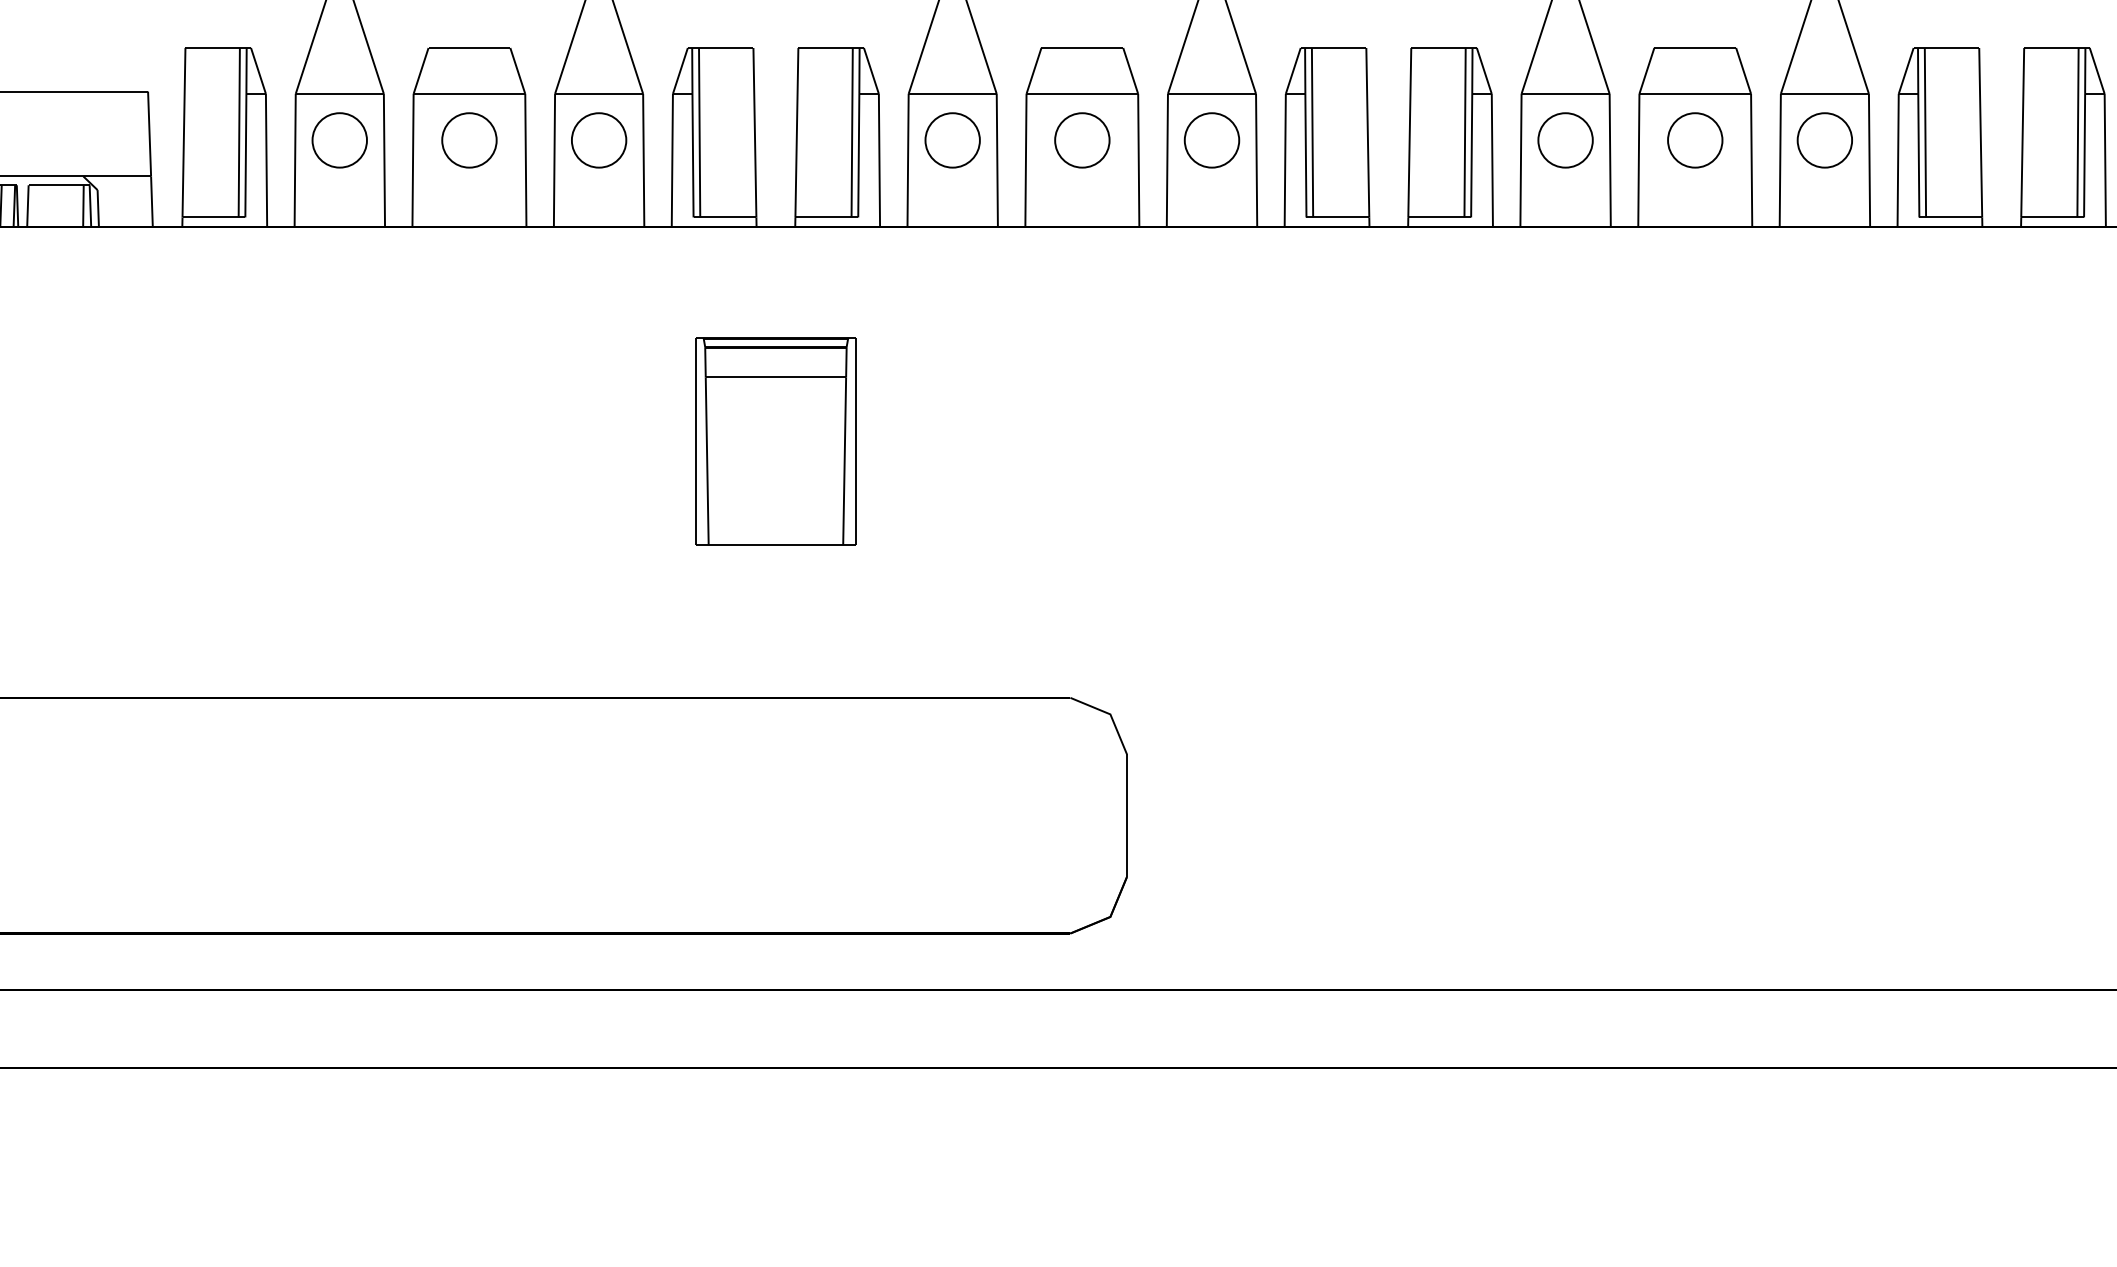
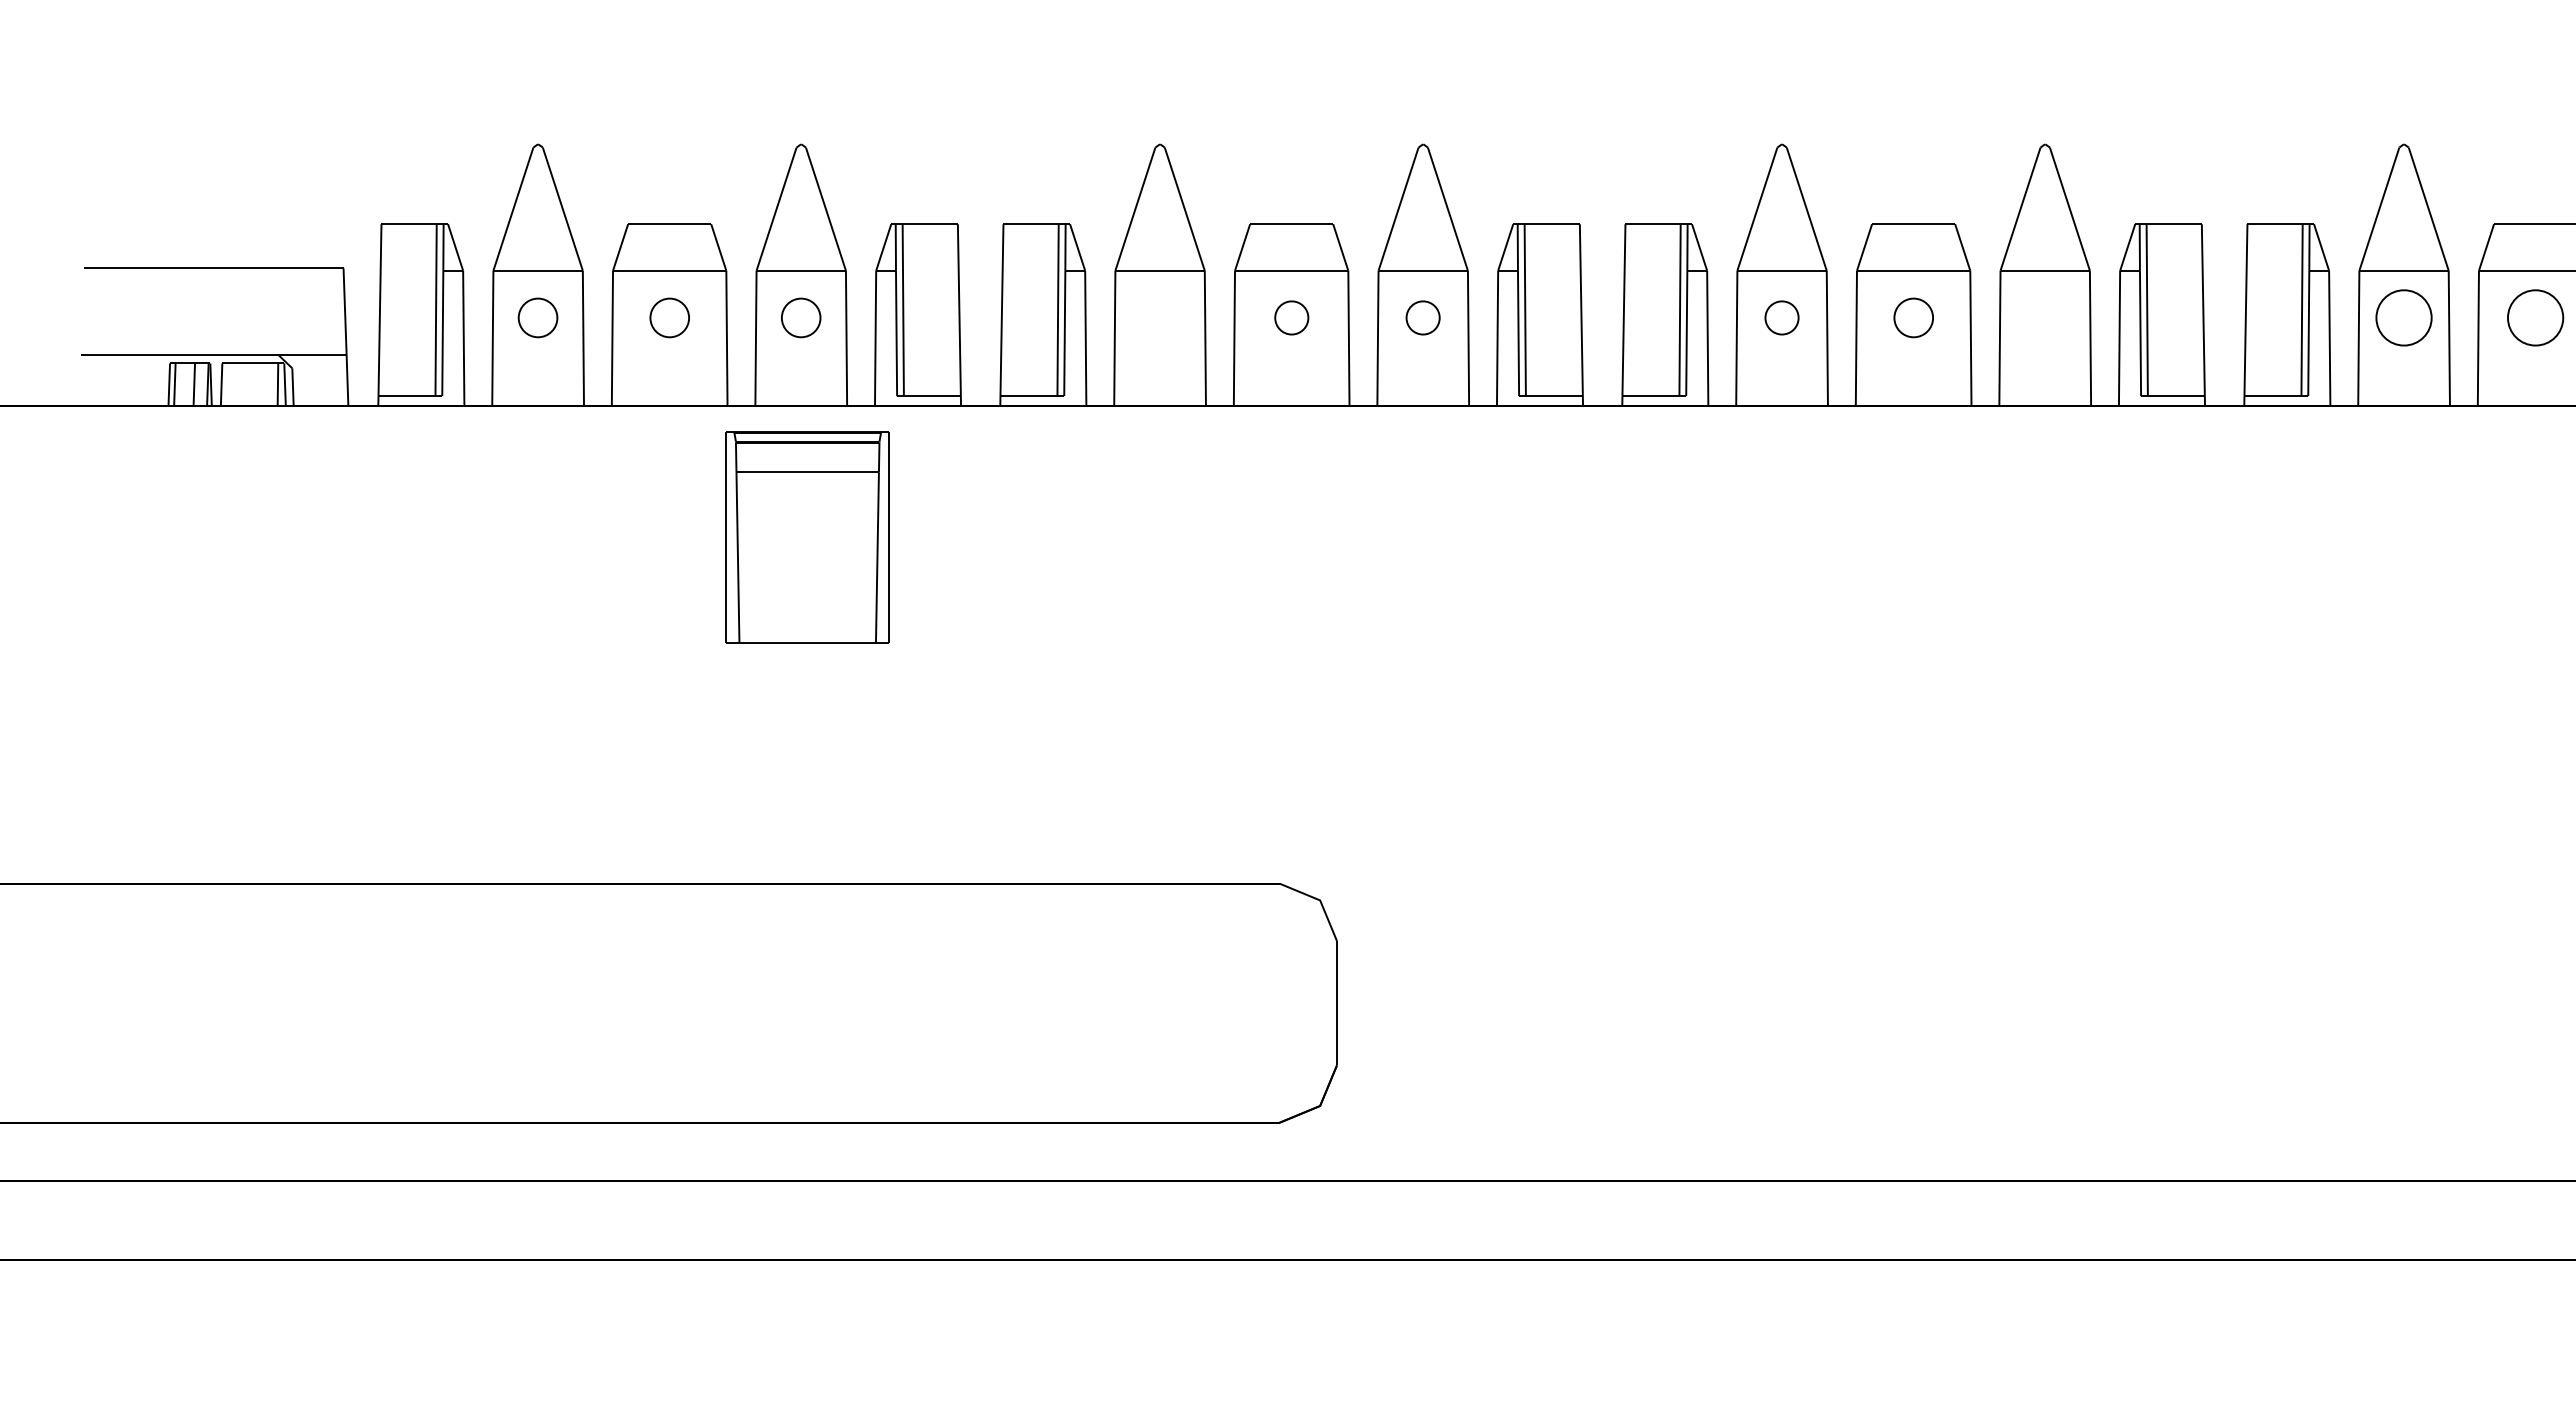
part: (339, 139) -> (537, 317), size x0.7
part: (469, 139) -> (669, 317), size x0.7
part: (598, 139) -> (800, 317), size x0.7
part: (952, 139) -> (1159, 317), removed
part: (1082, 139) -> (1291, 317), size x0.6
part: (1211, 139) -> (1422, 317), size x0.6
part: (1565, 139) -> (1781, 317), size x0.6
part: (1695, 139) -> (1913, 317), size x0.7
part: (1824, 139) -> (2044, 317), removed
part: (775, 441) -> (807, 537), moved

